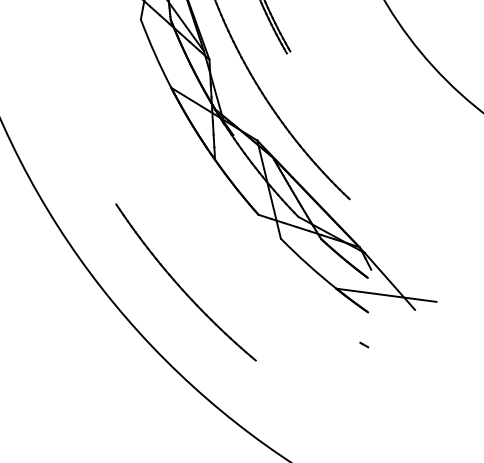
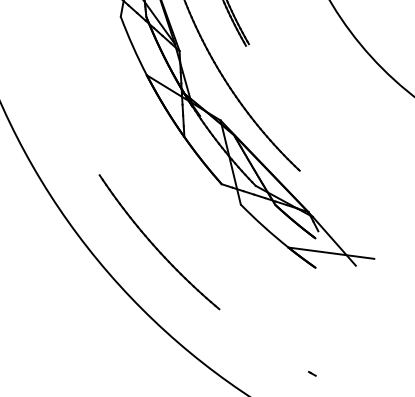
part: (364, 344) -> (312, 373), moved

